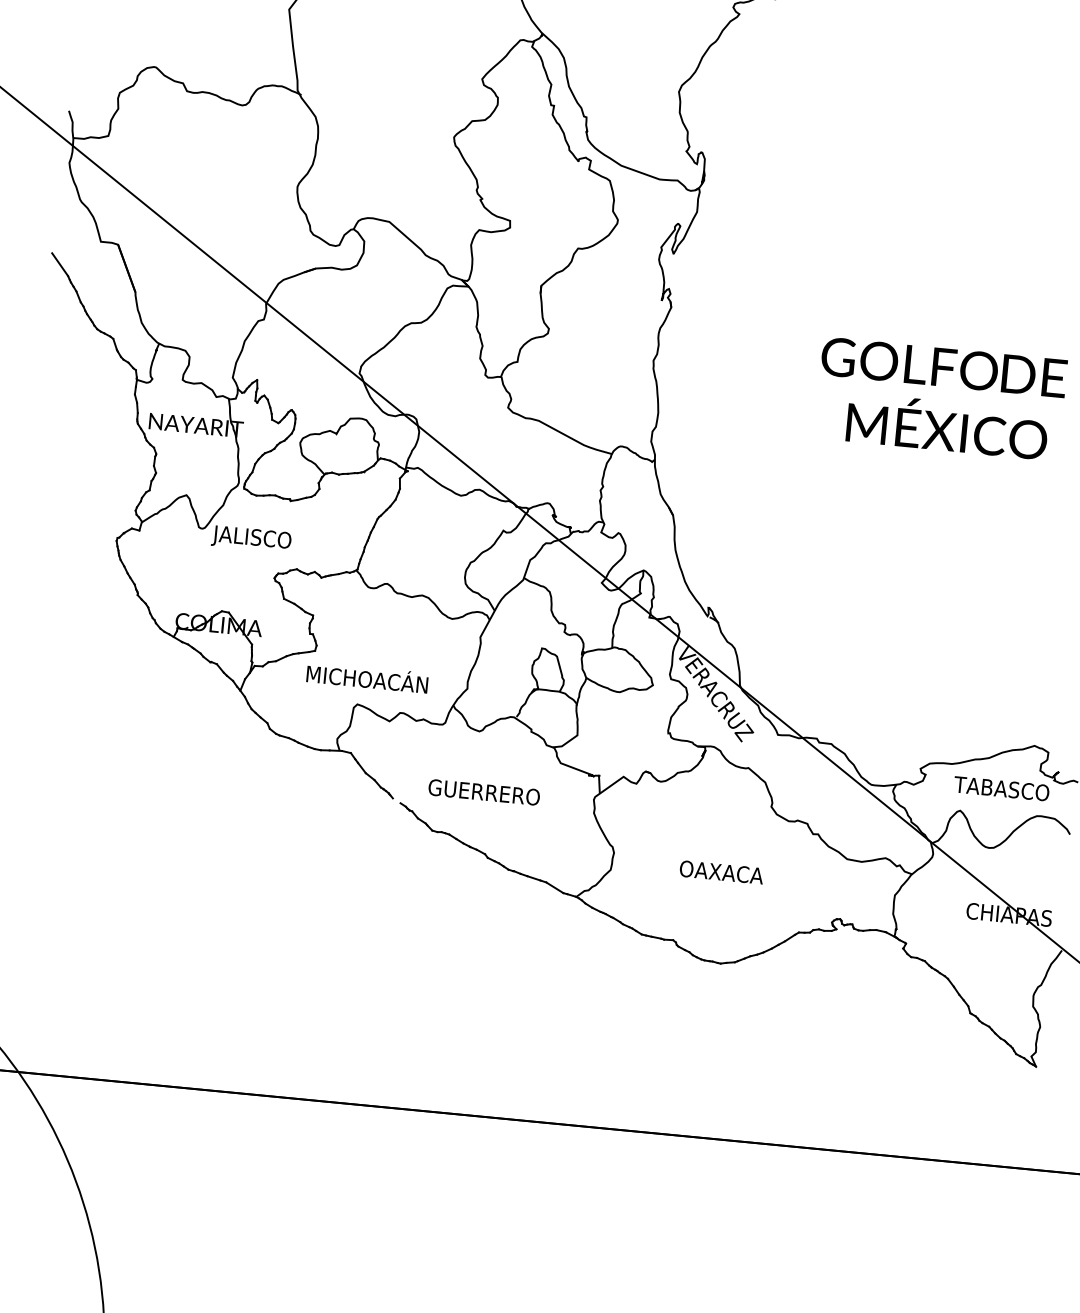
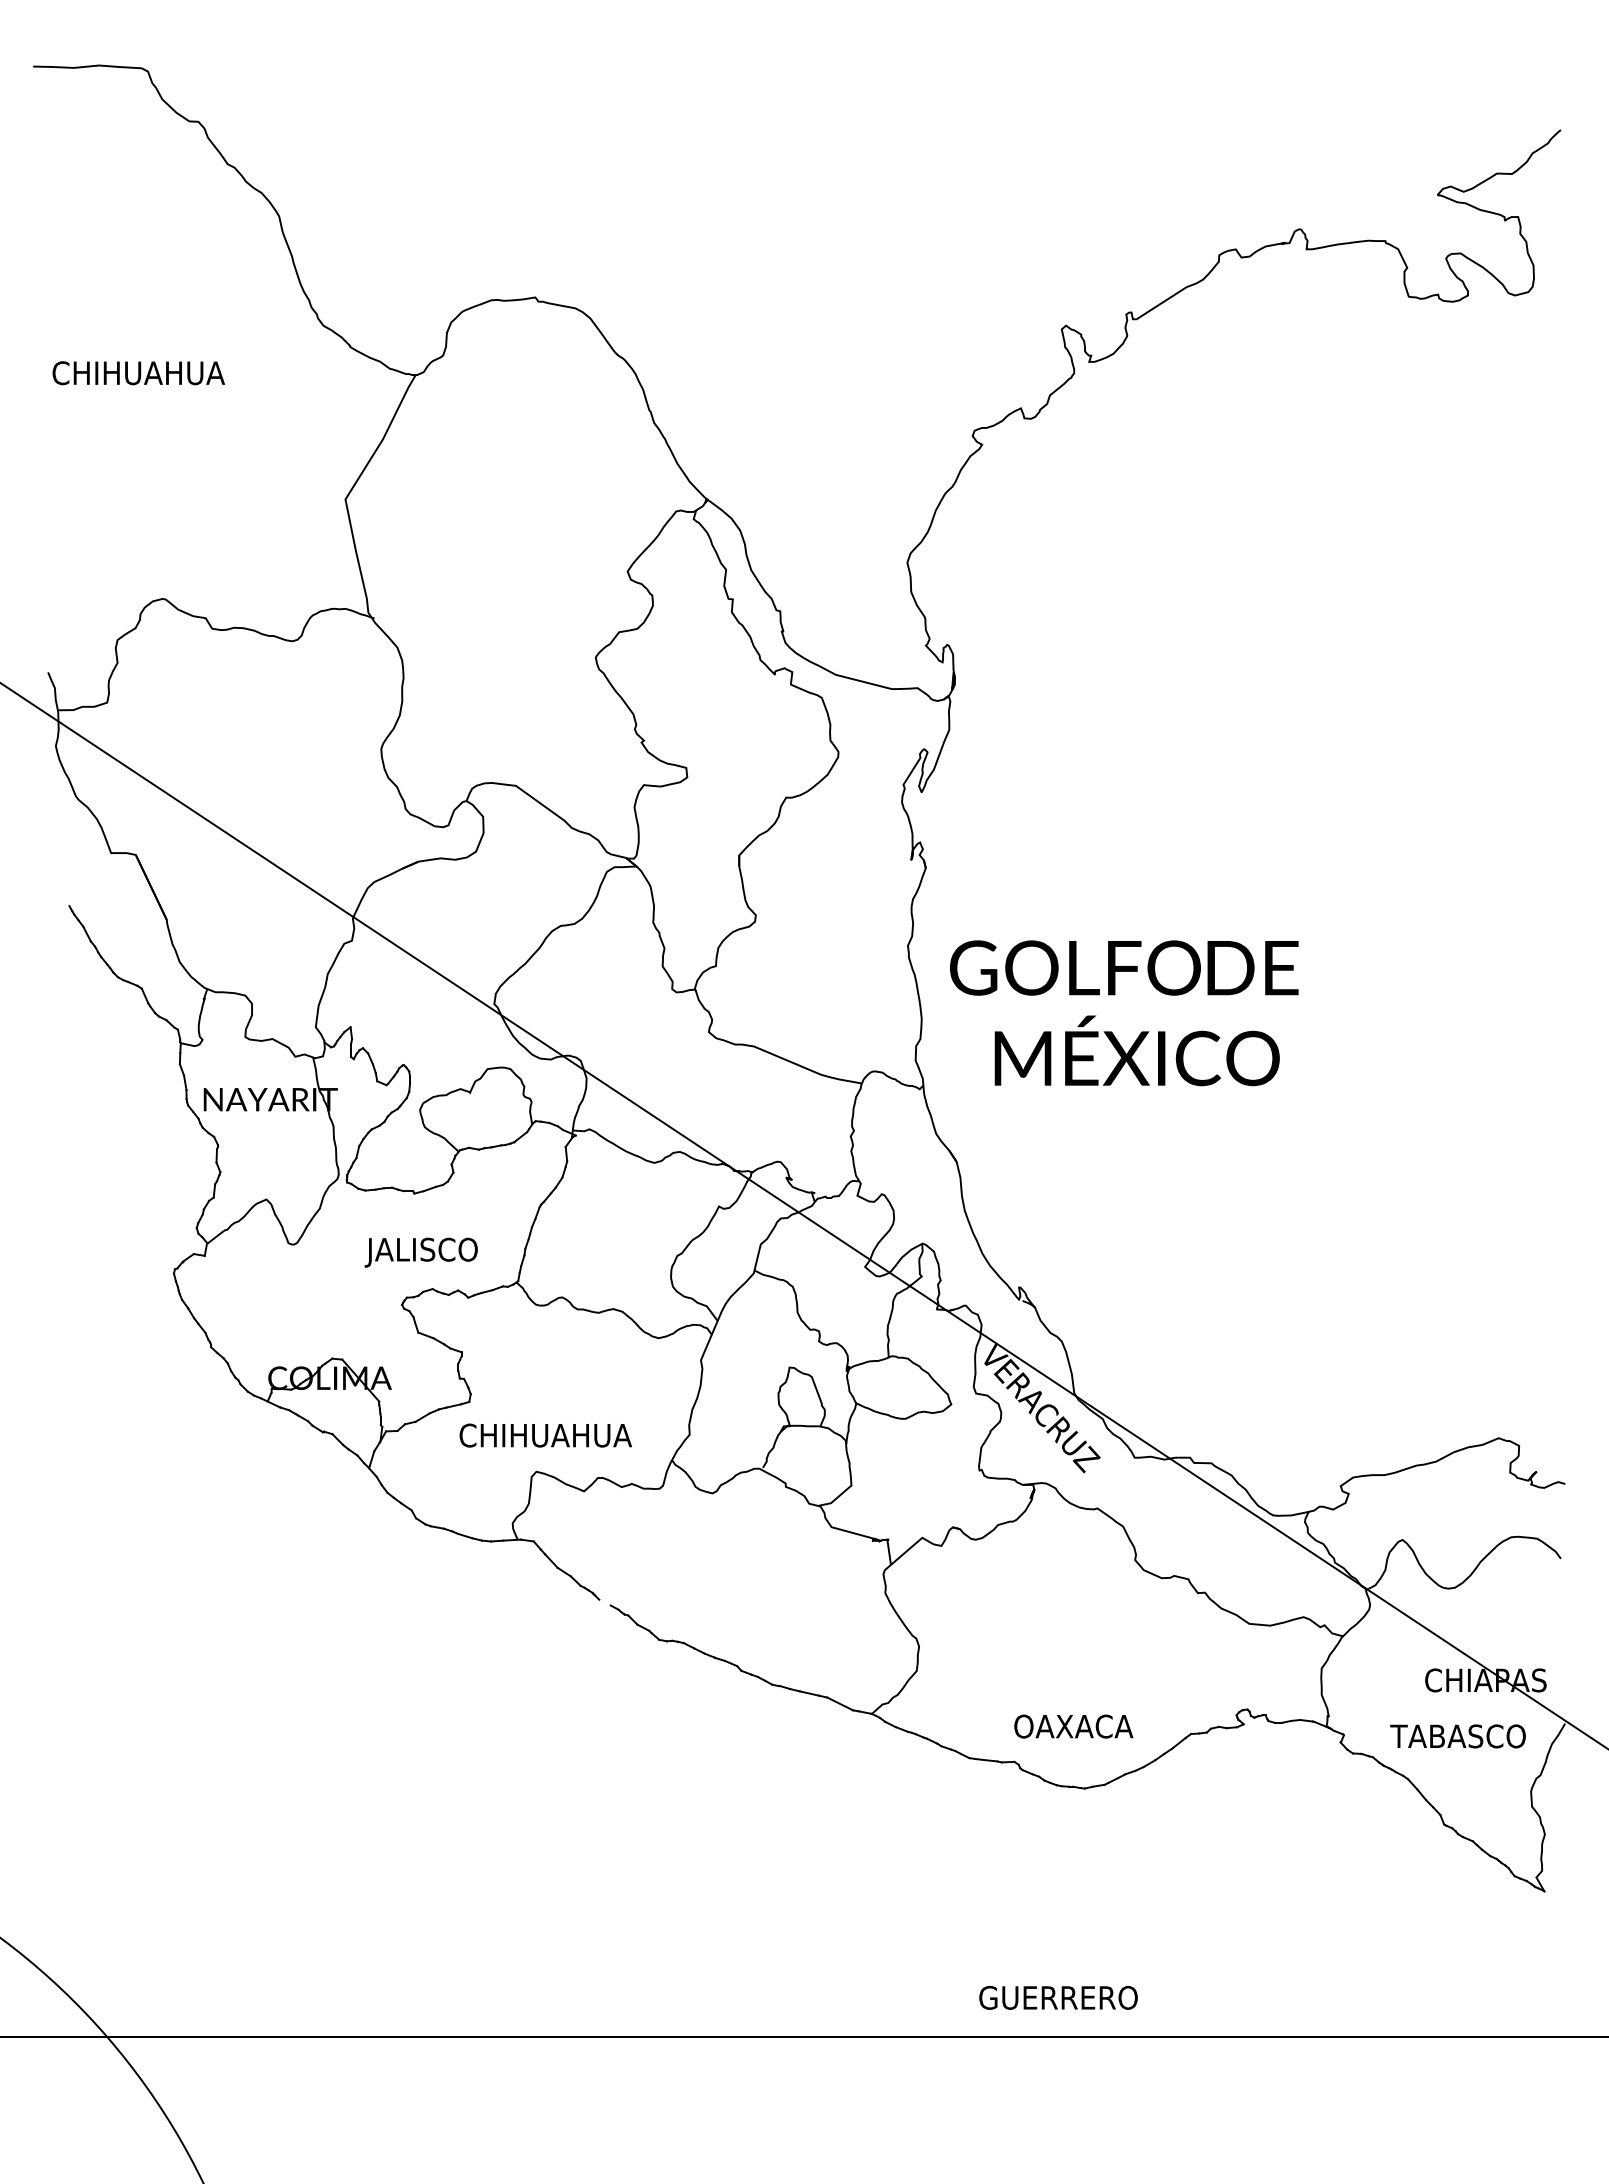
line: (60, 264) -> (56, 890), removed
text: (941, 399) -> (1124, 1013), moved
text: (250, 538) -> (420, 1252), moved
text: (367, 677) -> (546, 1432), MICHOACÁN -> CHIHUAHUA
text: (1001, 788) -> (1457, 1736), moved
text: (484, 792) -> (1058, 1997), moved
text: (721, 872) -> (1073, 1726), moved

